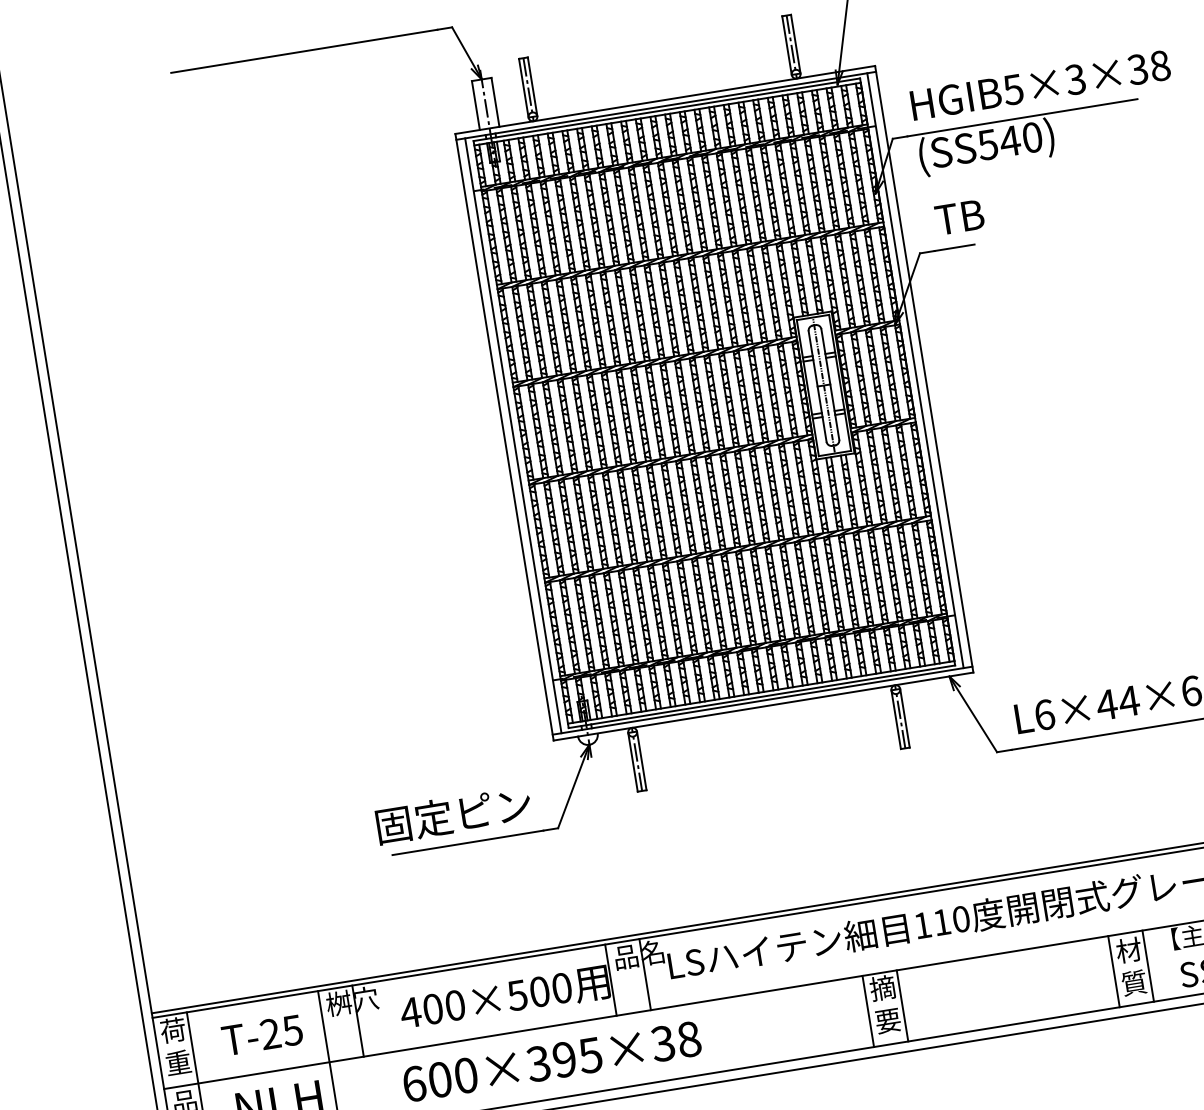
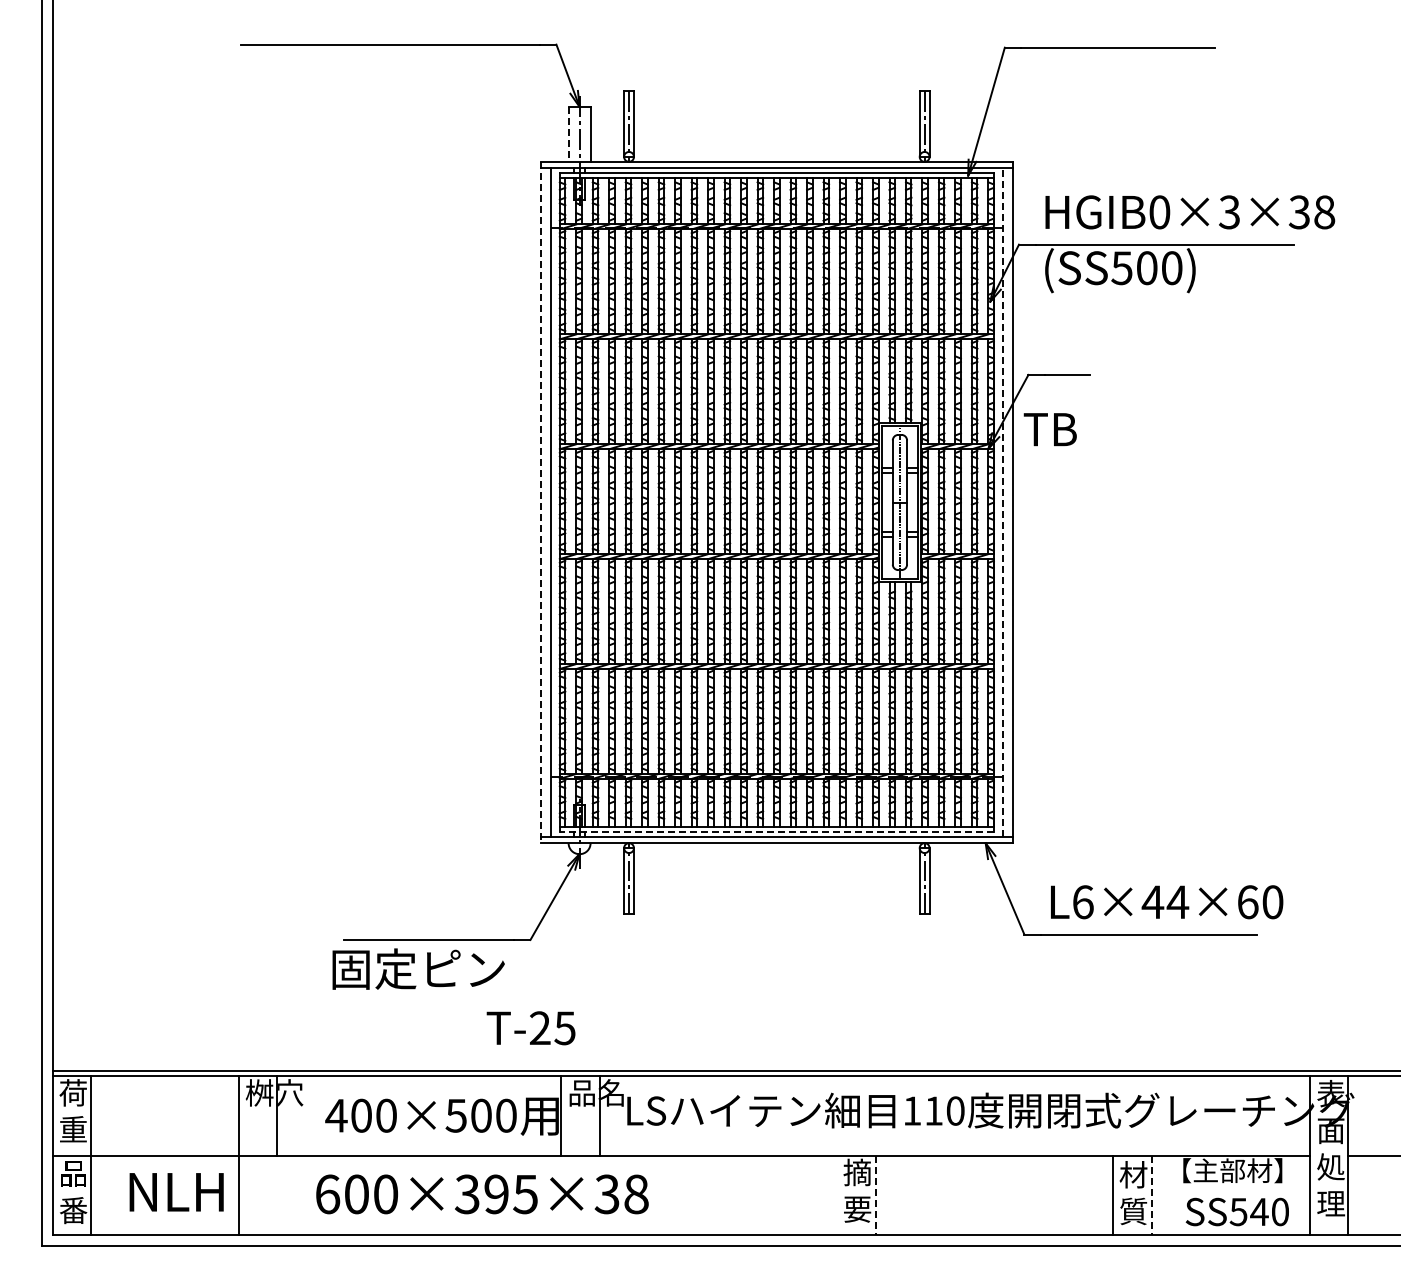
text: (1013, 89) -> (1159, 212), HGIB5×3×38 -> HGIB0×3×38
line: (475, 105) -> (568, 134), solid -> dashed
text: (1009, 141) -> (1146, 268), (SS540) -> (SS500)
text: (958, 217) -> (1049, 429), moved
line: (915, 370) -> (1002, 502), solid -> dashed
line: (504, 437) -> (541, 502), solid -> dashed
line: (761, 697) -> (776, 832), solid -> dashed
text: (453, 814) -> (418, 968), moved
line: (1147, 966) -> (1151, 1195), solid -> dashed
line: (902, 1006) -> (875, 1195), solid -> dashed
line: (868, 1011) -> (837, 1195), removed
text: (261, 1035) -> (530, 1028), moved

